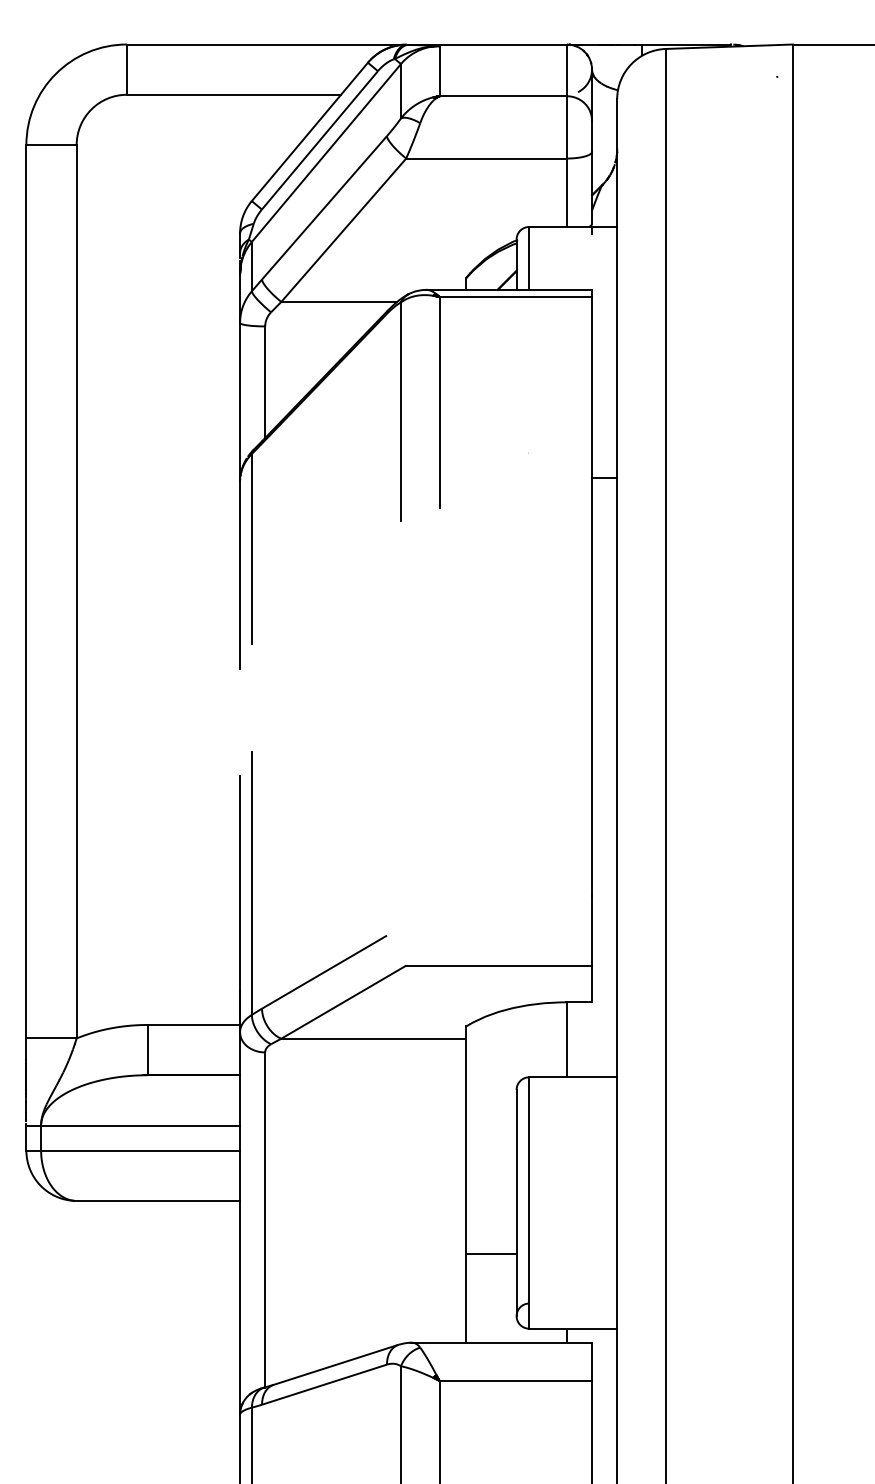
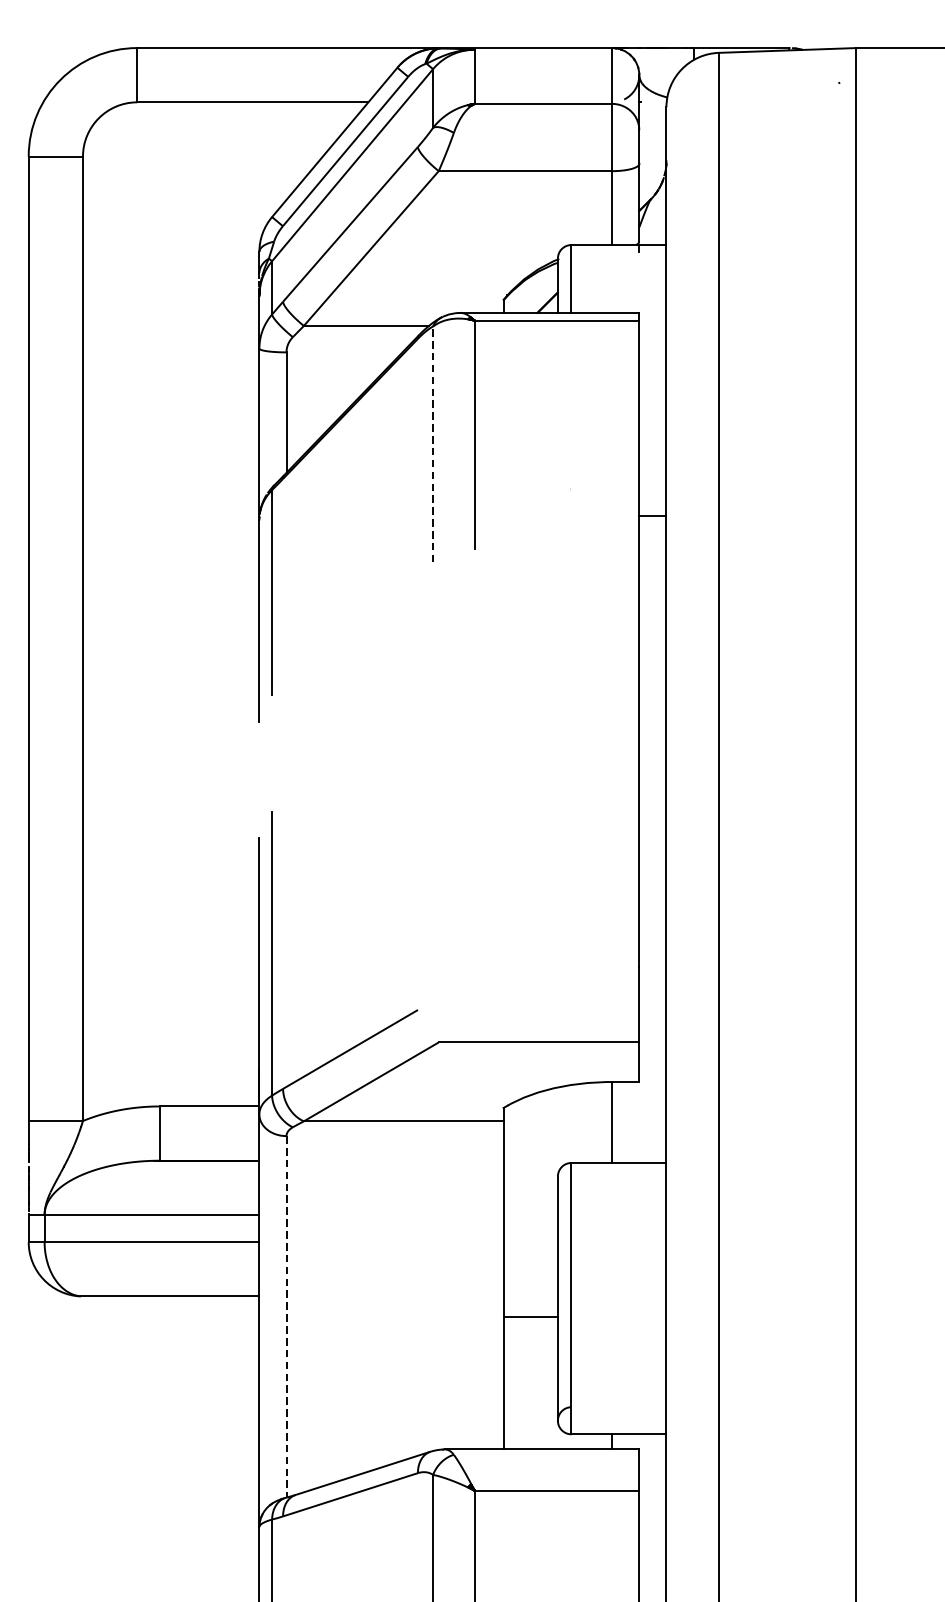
line: (401, 411) -> (433, 444), solid -> dashed
line: (265, 1220) -> (286, 1317), solid -> dashed
line: (491, 1253) -> (530, 1316), moved

